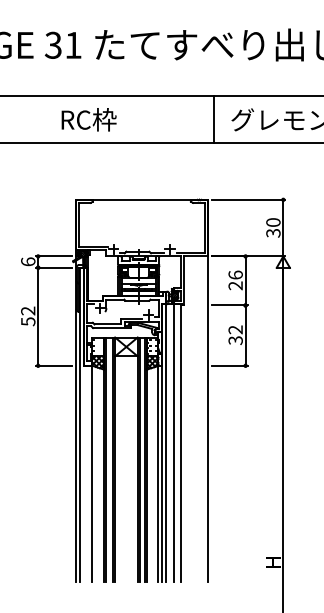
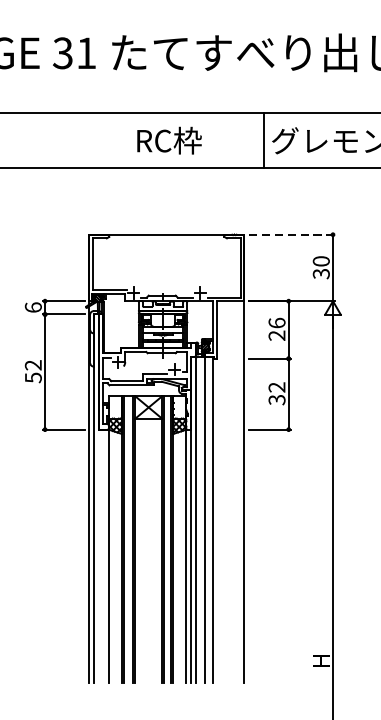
text: (88, 119) -> (168, 140), moved
line: (213, 119) -> (263, 140), moved
line: (248, 199) -> (292, 234), solid -> dashed

